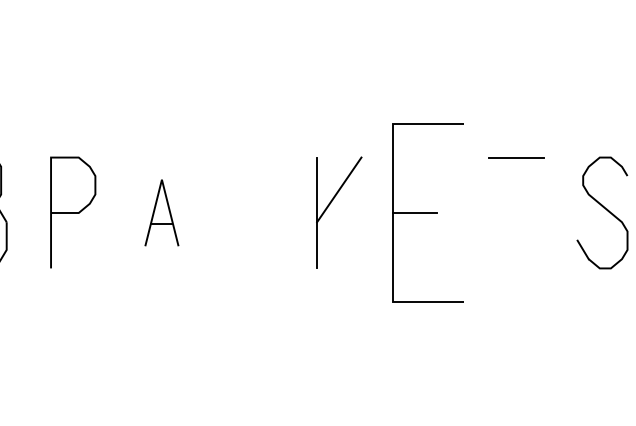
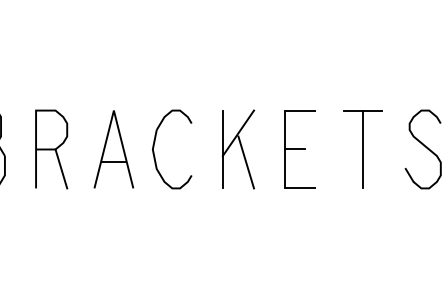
part: (219, 208) -> (154, 146), added
part: (161, 212) -> (113, 149), size x1.67
part: (427, 212) -> (300, 149), size x0.62
line: (516, 212) -> (362, 149), added
line: (350, 231) -> (246, 162), added
line: (86, 240) -> (60, 168), added

